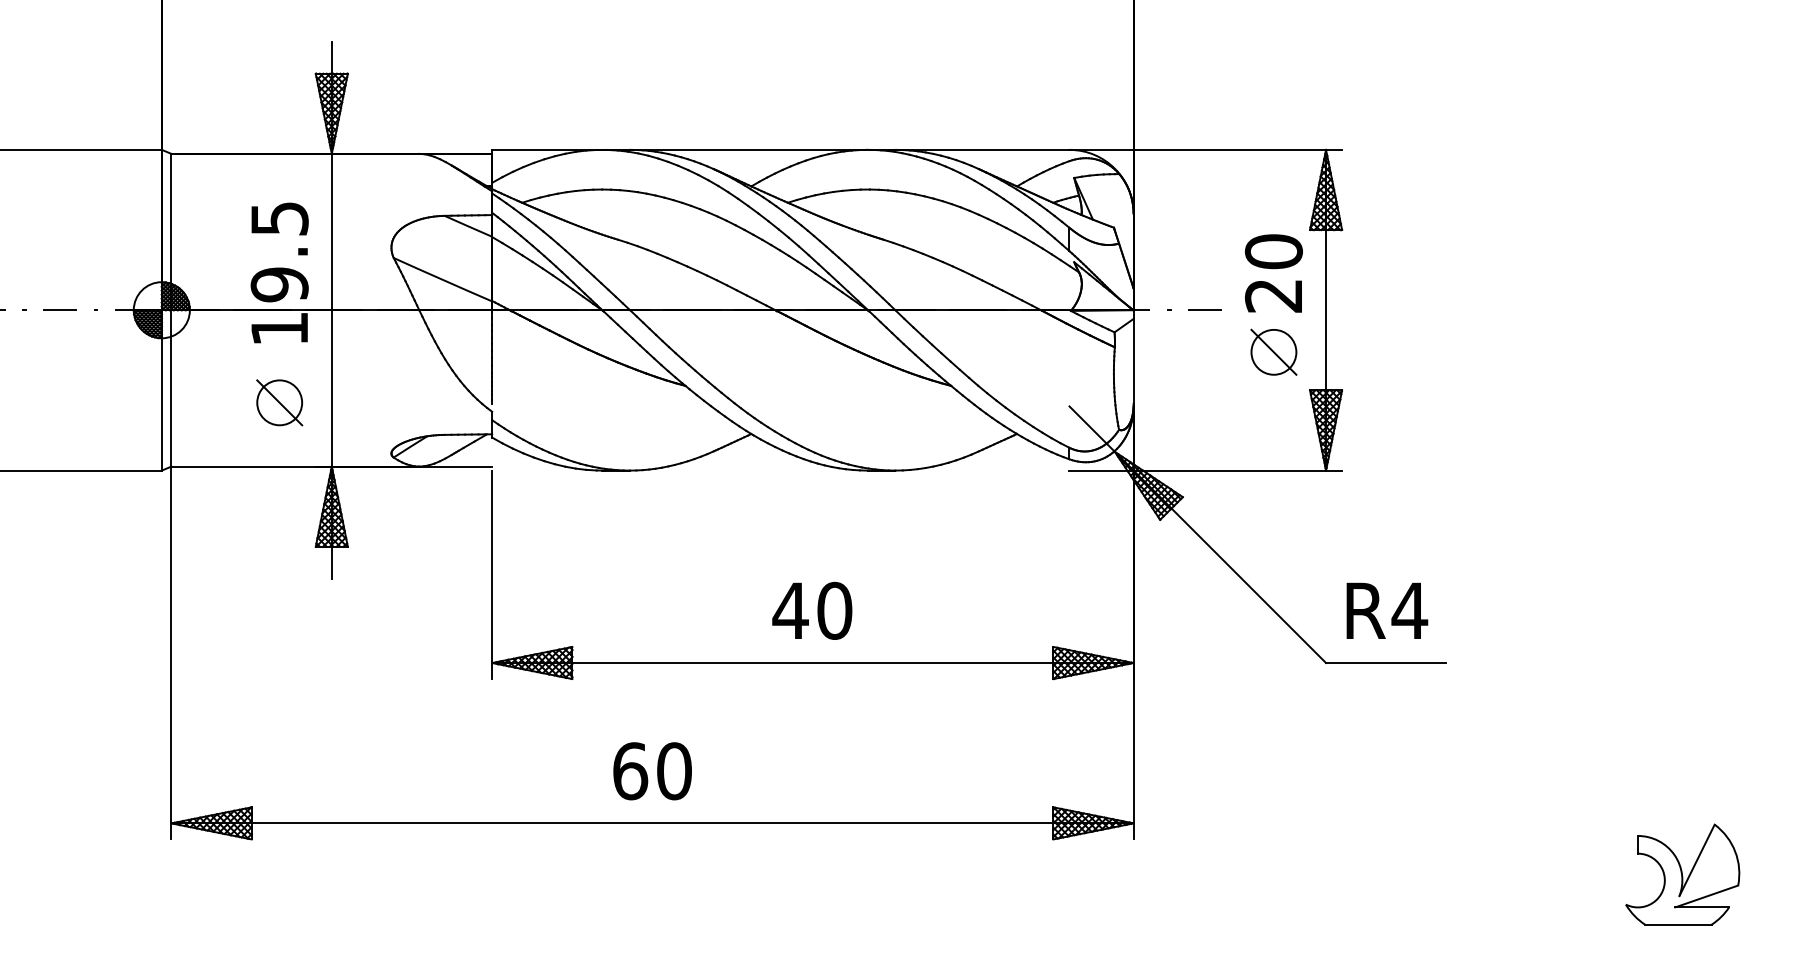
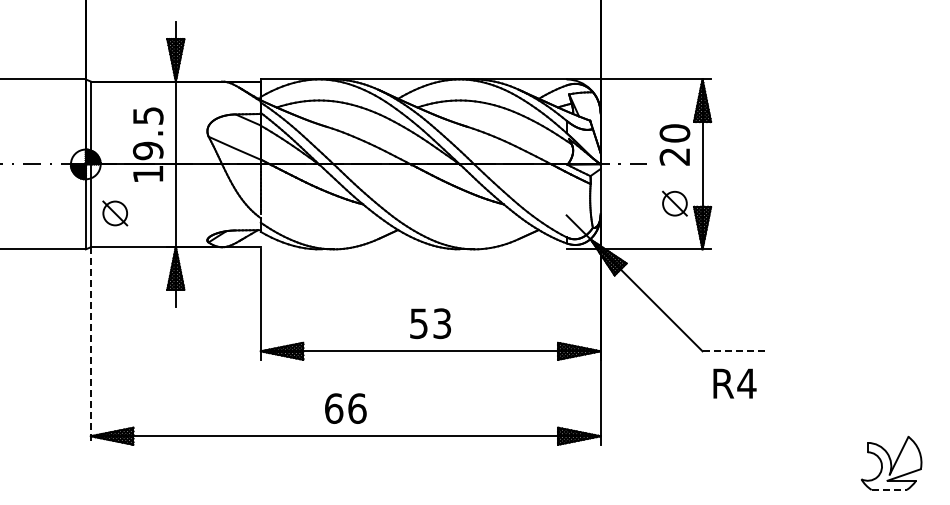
part: (1273, 351) -> (674, 203), moved
part: (280, 402) -> (115, 213), moved
text: (812, 610) -> (430, 323), 40 -> 53
text: (1386, 610) -> (734, 383), moved
line: (170, 653) -> (90, 346), solid -> dashed
line: (1386, 663) -> (734, 351), solid -> dashed
text: (674, 770) -> (357, 408), 60 -> 66
line: (1678, 923) -> (889, 489), solid -> dashed

